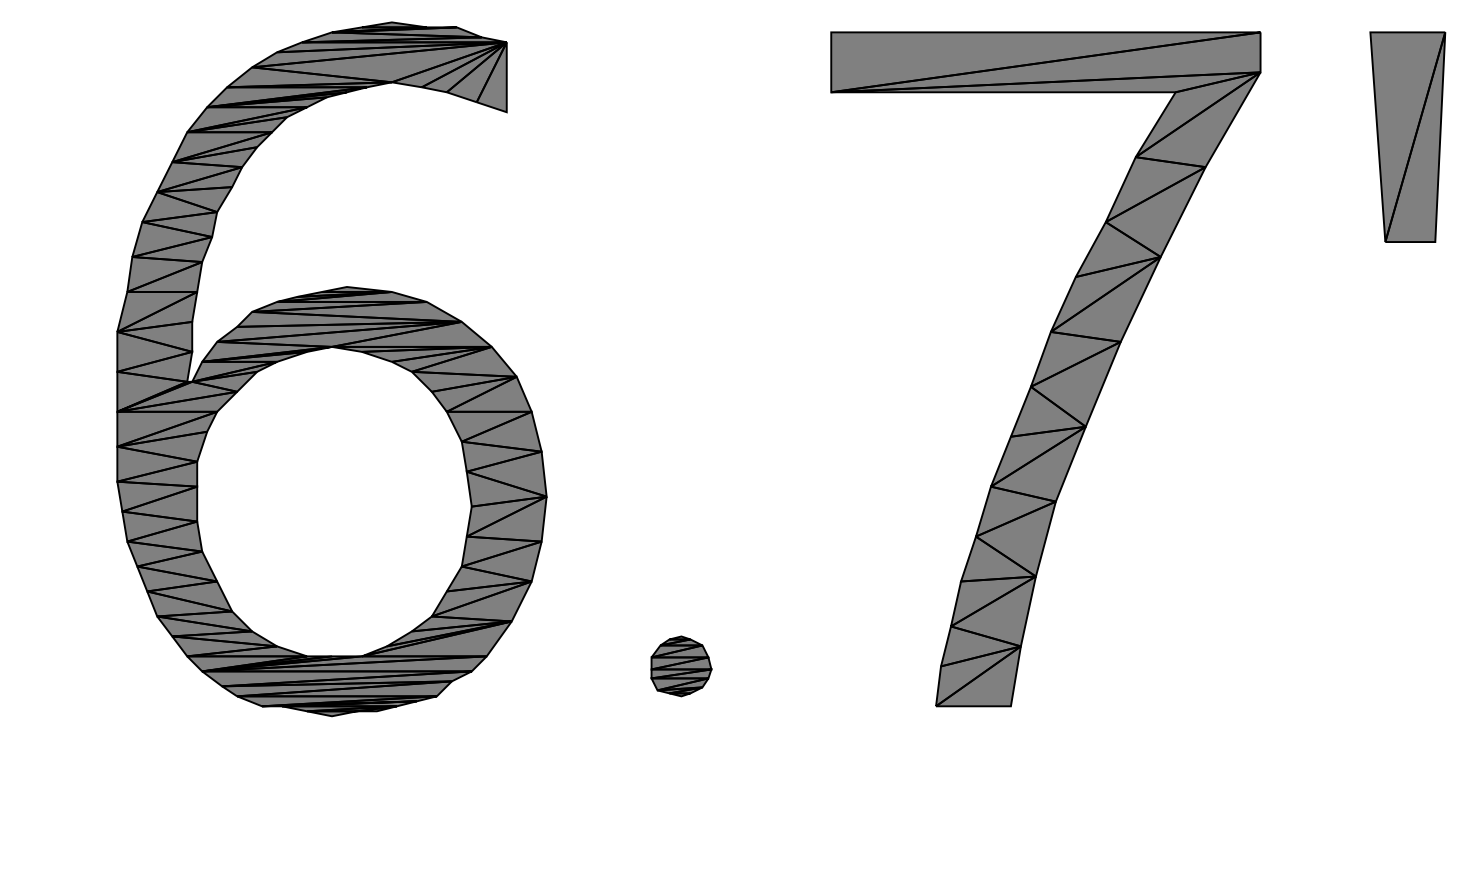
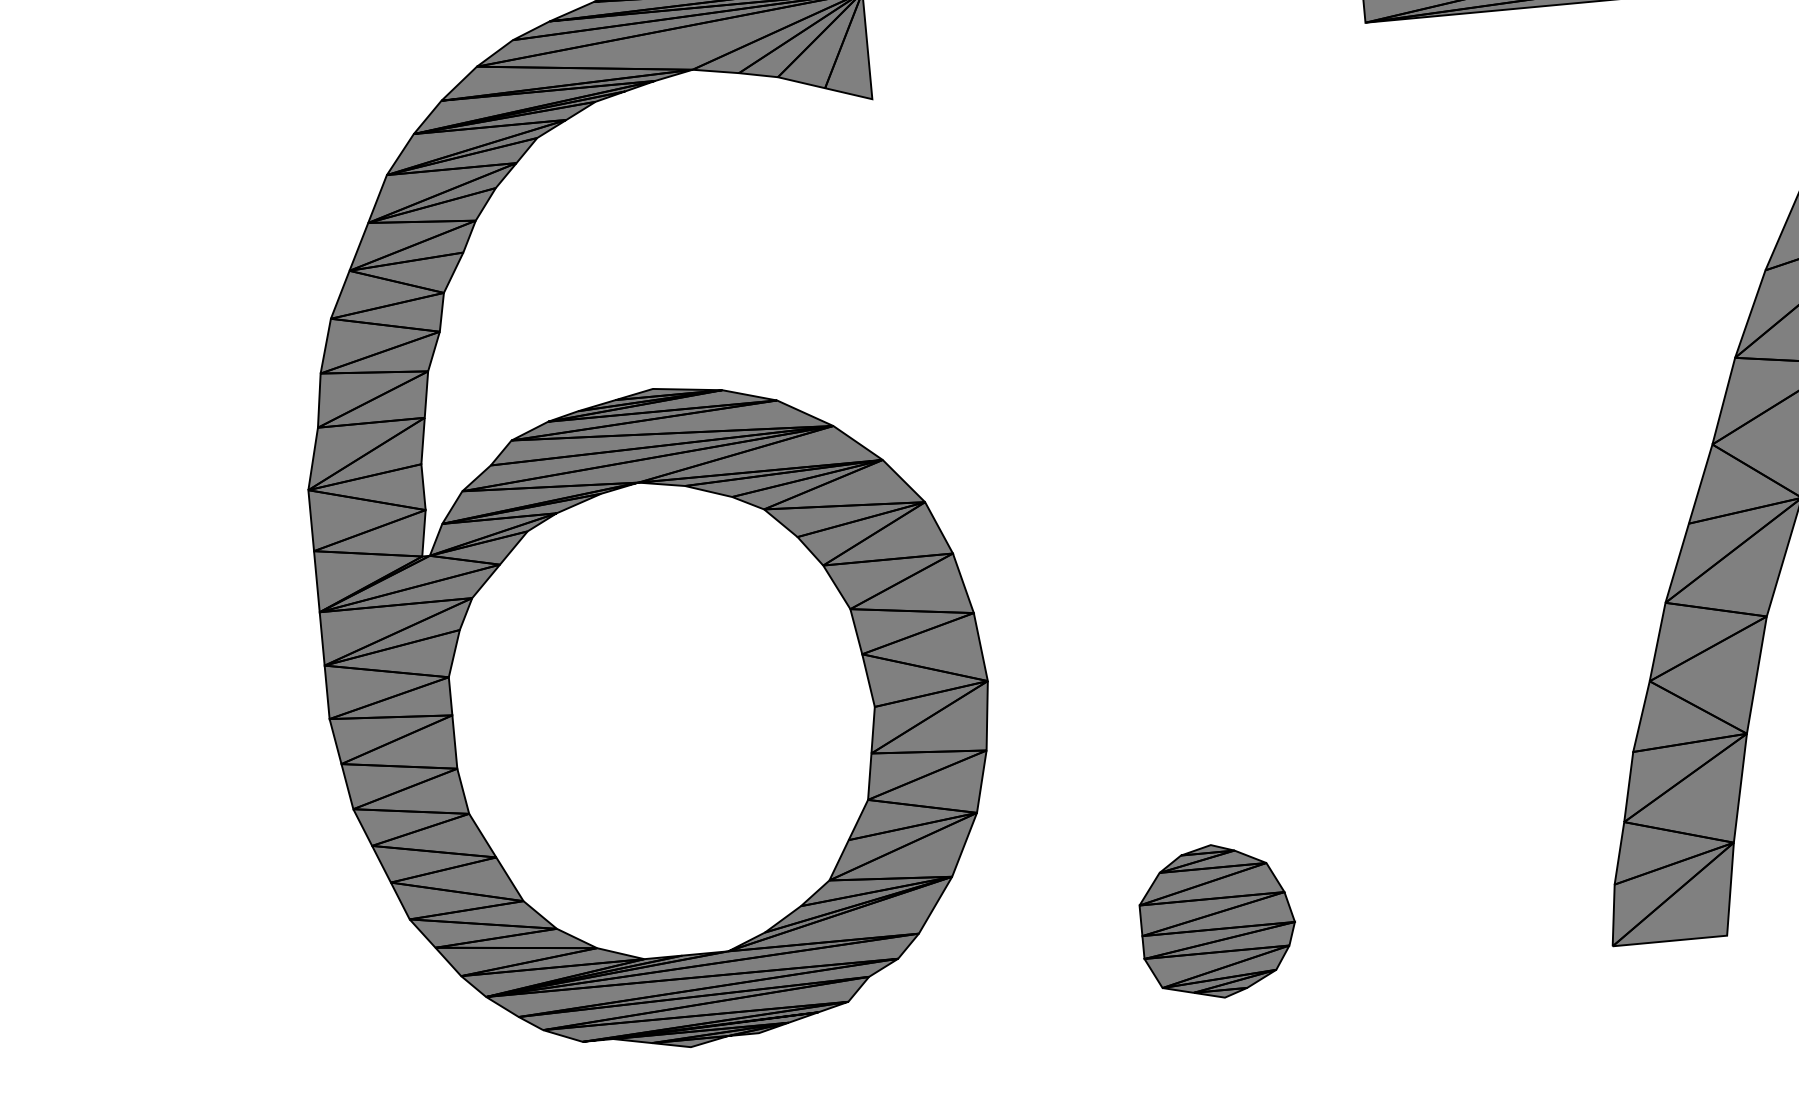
part: (681, 666) -> (1218, 921), size x1.67

